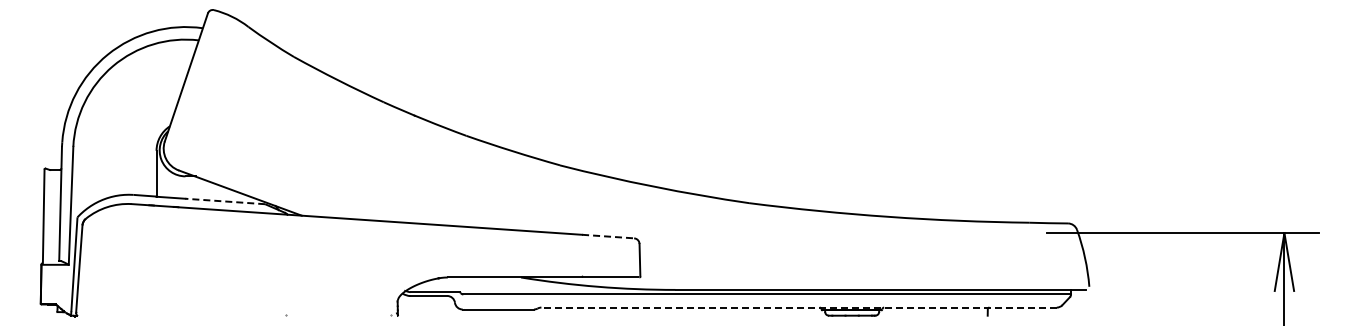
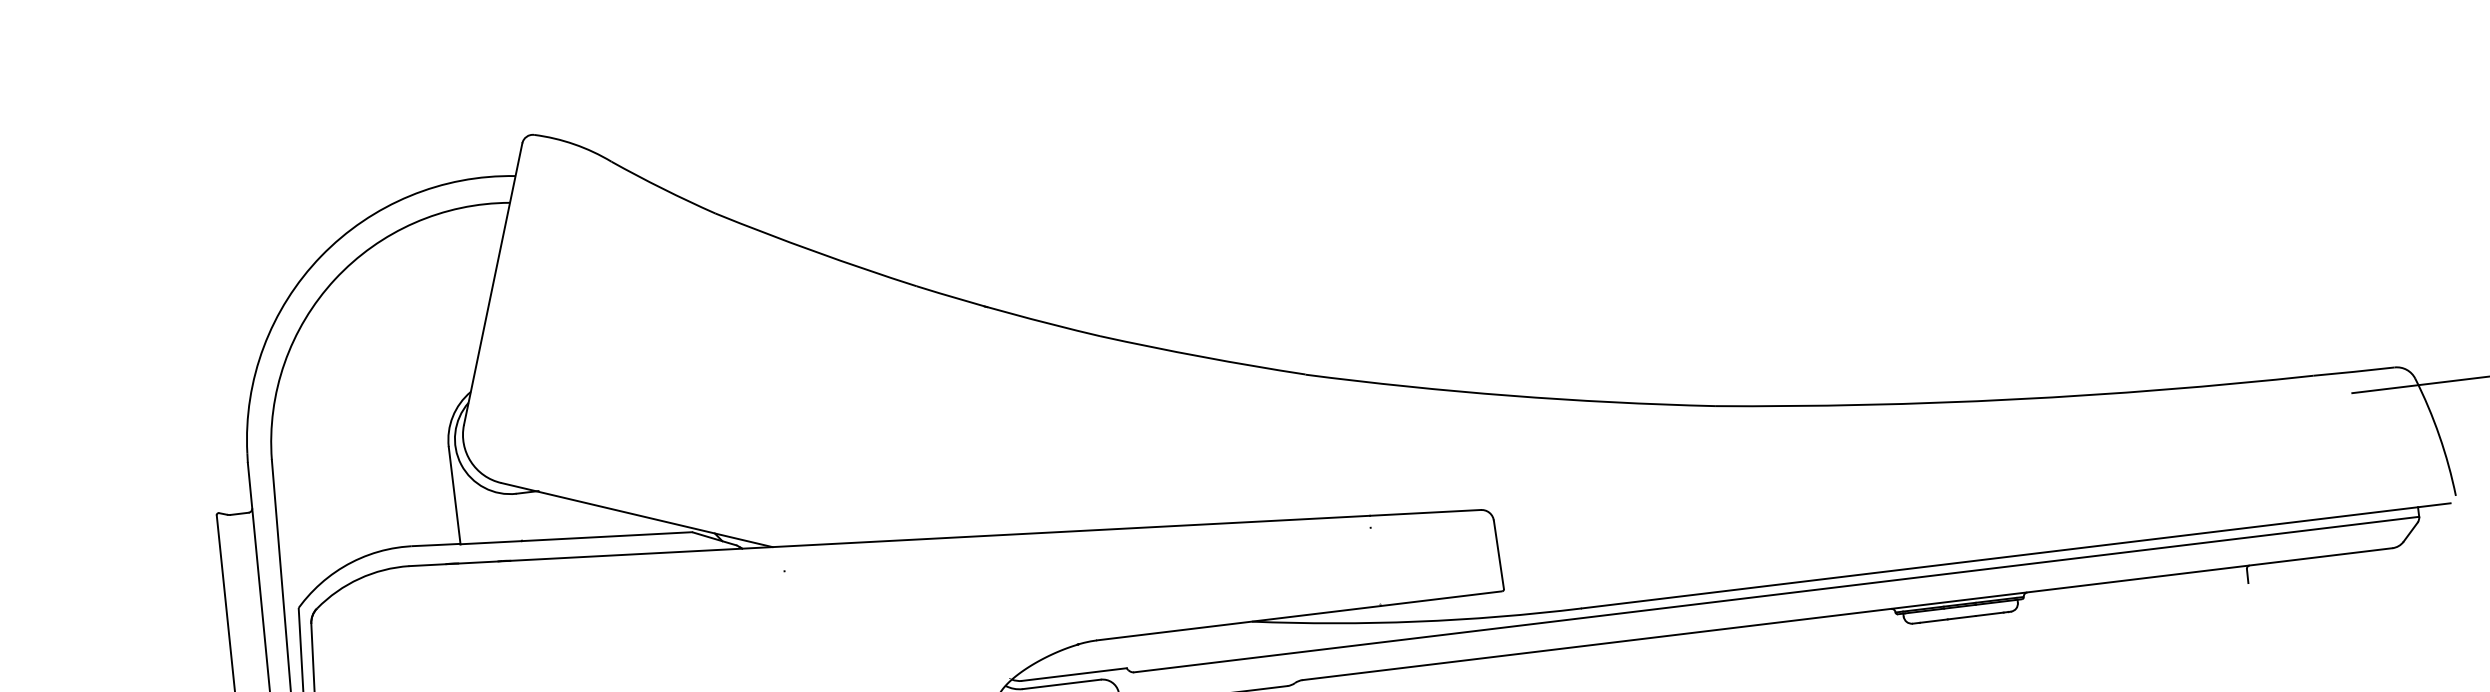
line: (224, 201) -> (605, 536), dashed -> solid
line: (608, 236) -> (1426, 512), dashed -> solid
line: (799, 307) -> (1848, 613), dashed -> solid

